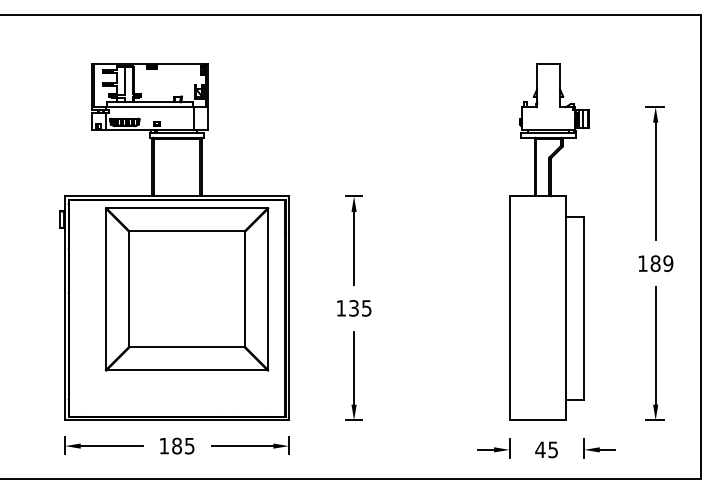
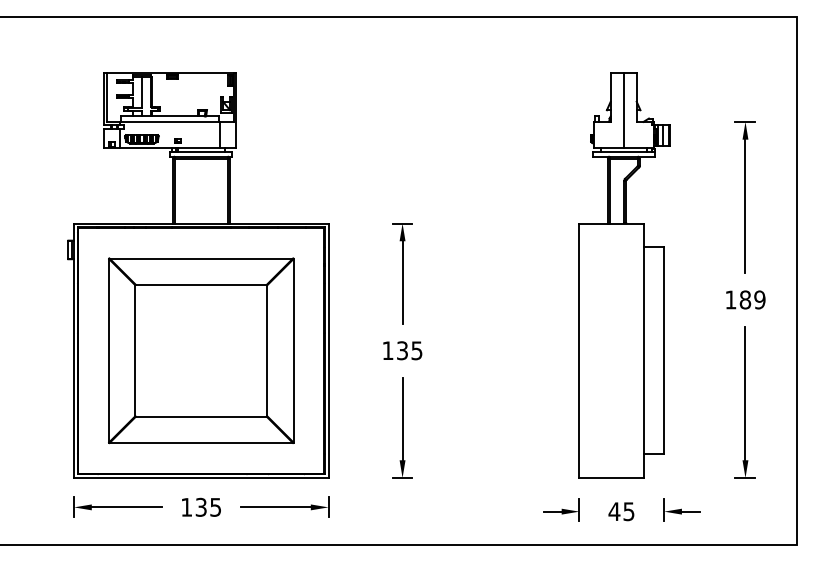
line: (548, 96) -> (623, 109), added
part: (186, 289) -> (200, 350), moved
text: (176, 445) -> (200, 506), 185 -> 135

